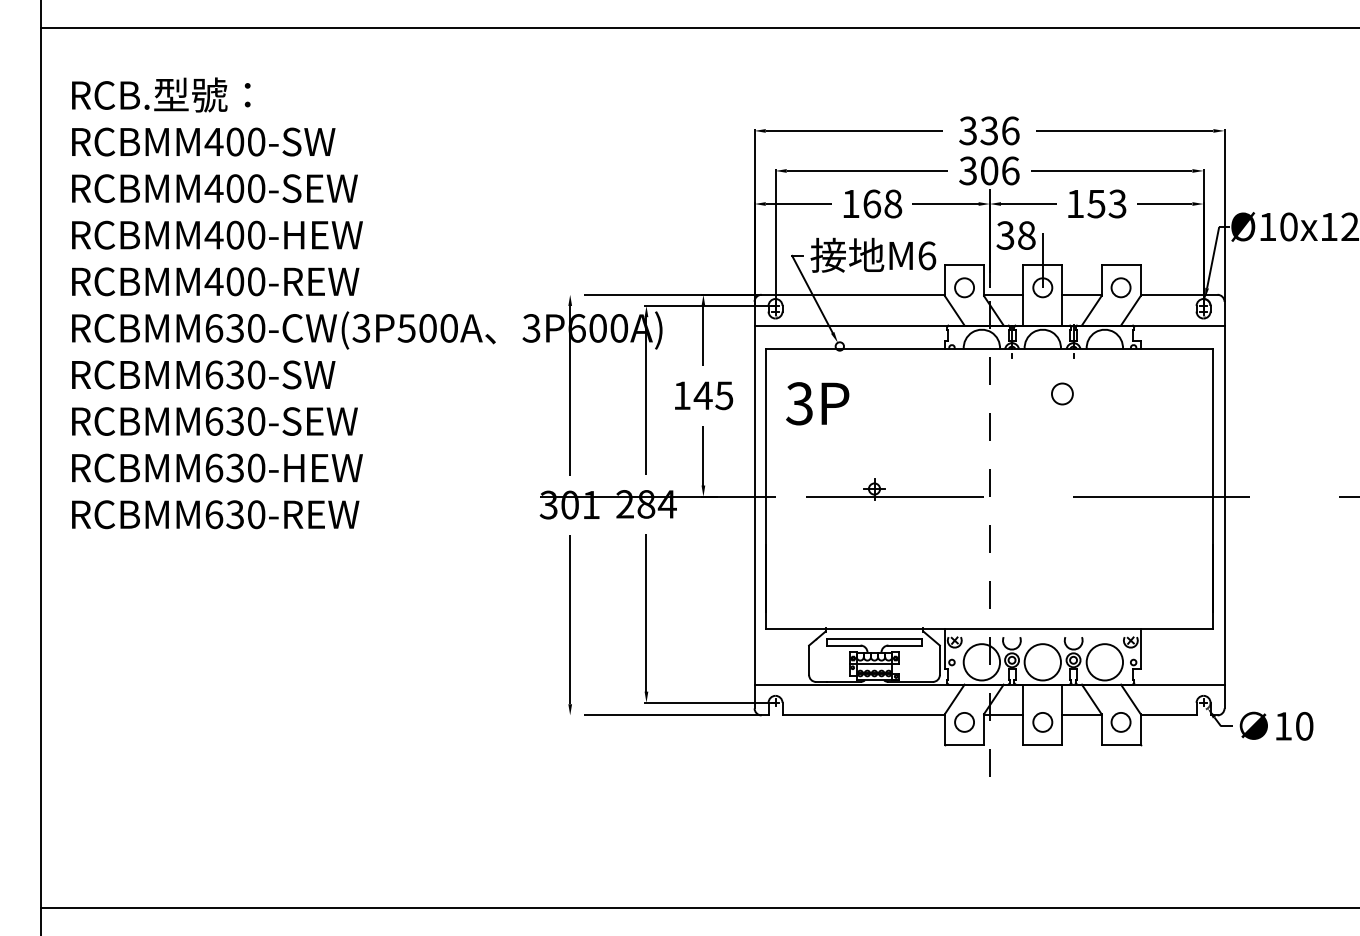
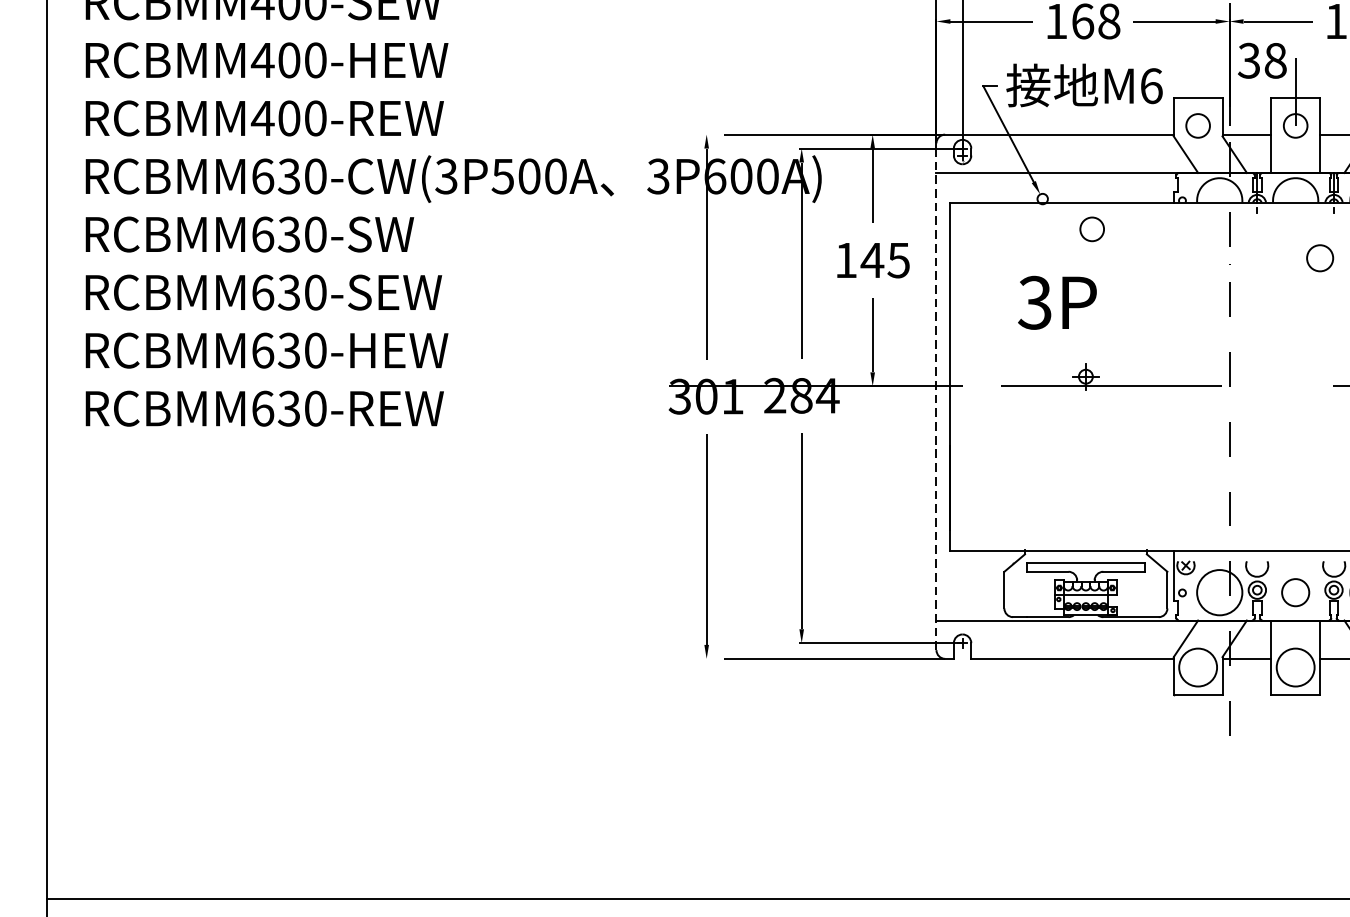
circle: (879, 370) -> (1092, 228), added
text: (817, 403) -> (1057, 302), moved
line: (754, 504) -> (936, 395), solid -> dashed
circle: (1042, 662) -> (1295, 592), size x0.6
circle: (964, 721) -> (1198, 666), size x1.6
circle: (1042, 721) -> (1295, 666), size x1.6

